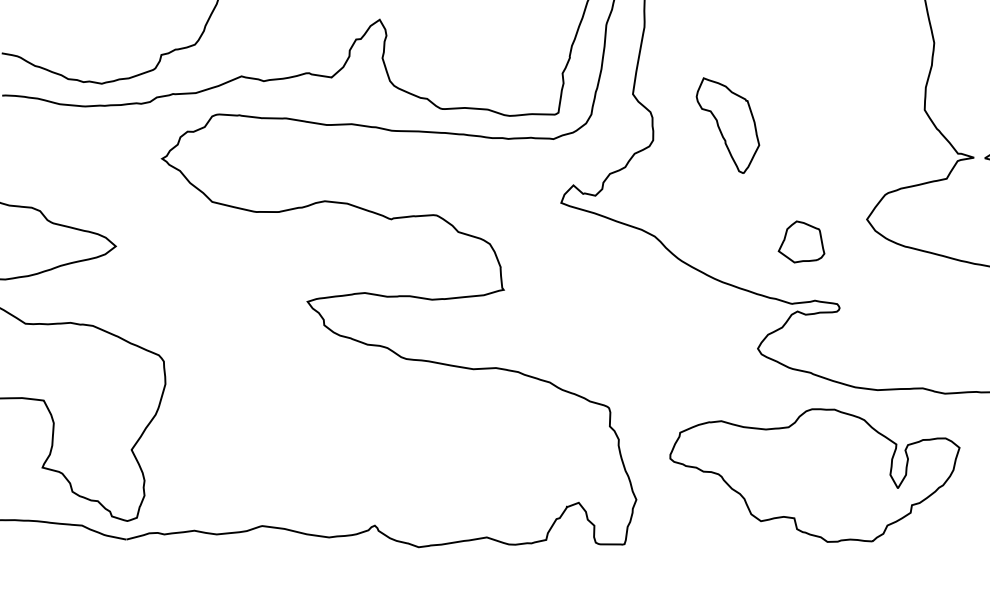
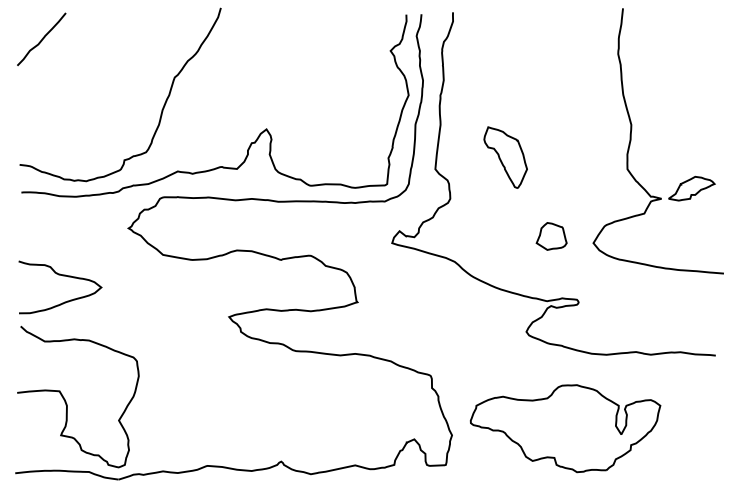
part: (727, 125) -> (505, 157), moved
part: (801, 242) -> (551, 236), moved
part: (813, 474) -> (565, 428), moved

